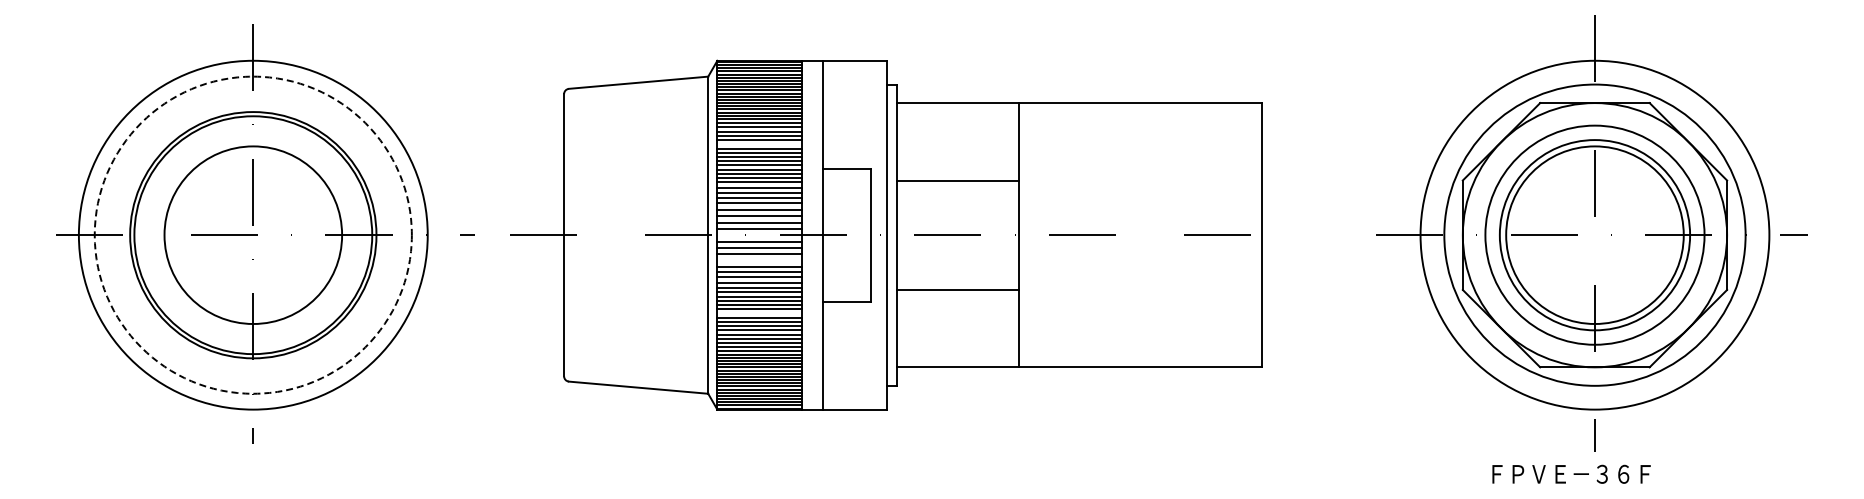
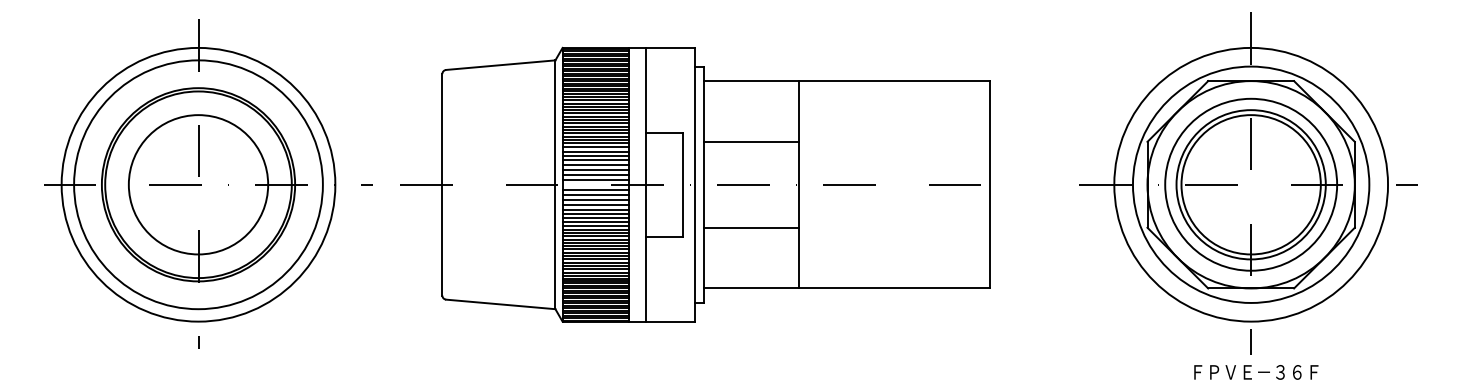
line: (759, 144) -> (595, 113), added
circle: (252, 234) -> (197, 184), dashed -> solid
line: (759, 260) -> (595, 204), added
line: (759, 313) -> (595, 246), added
text: (1571, 473) -> (1256, 371), moved

